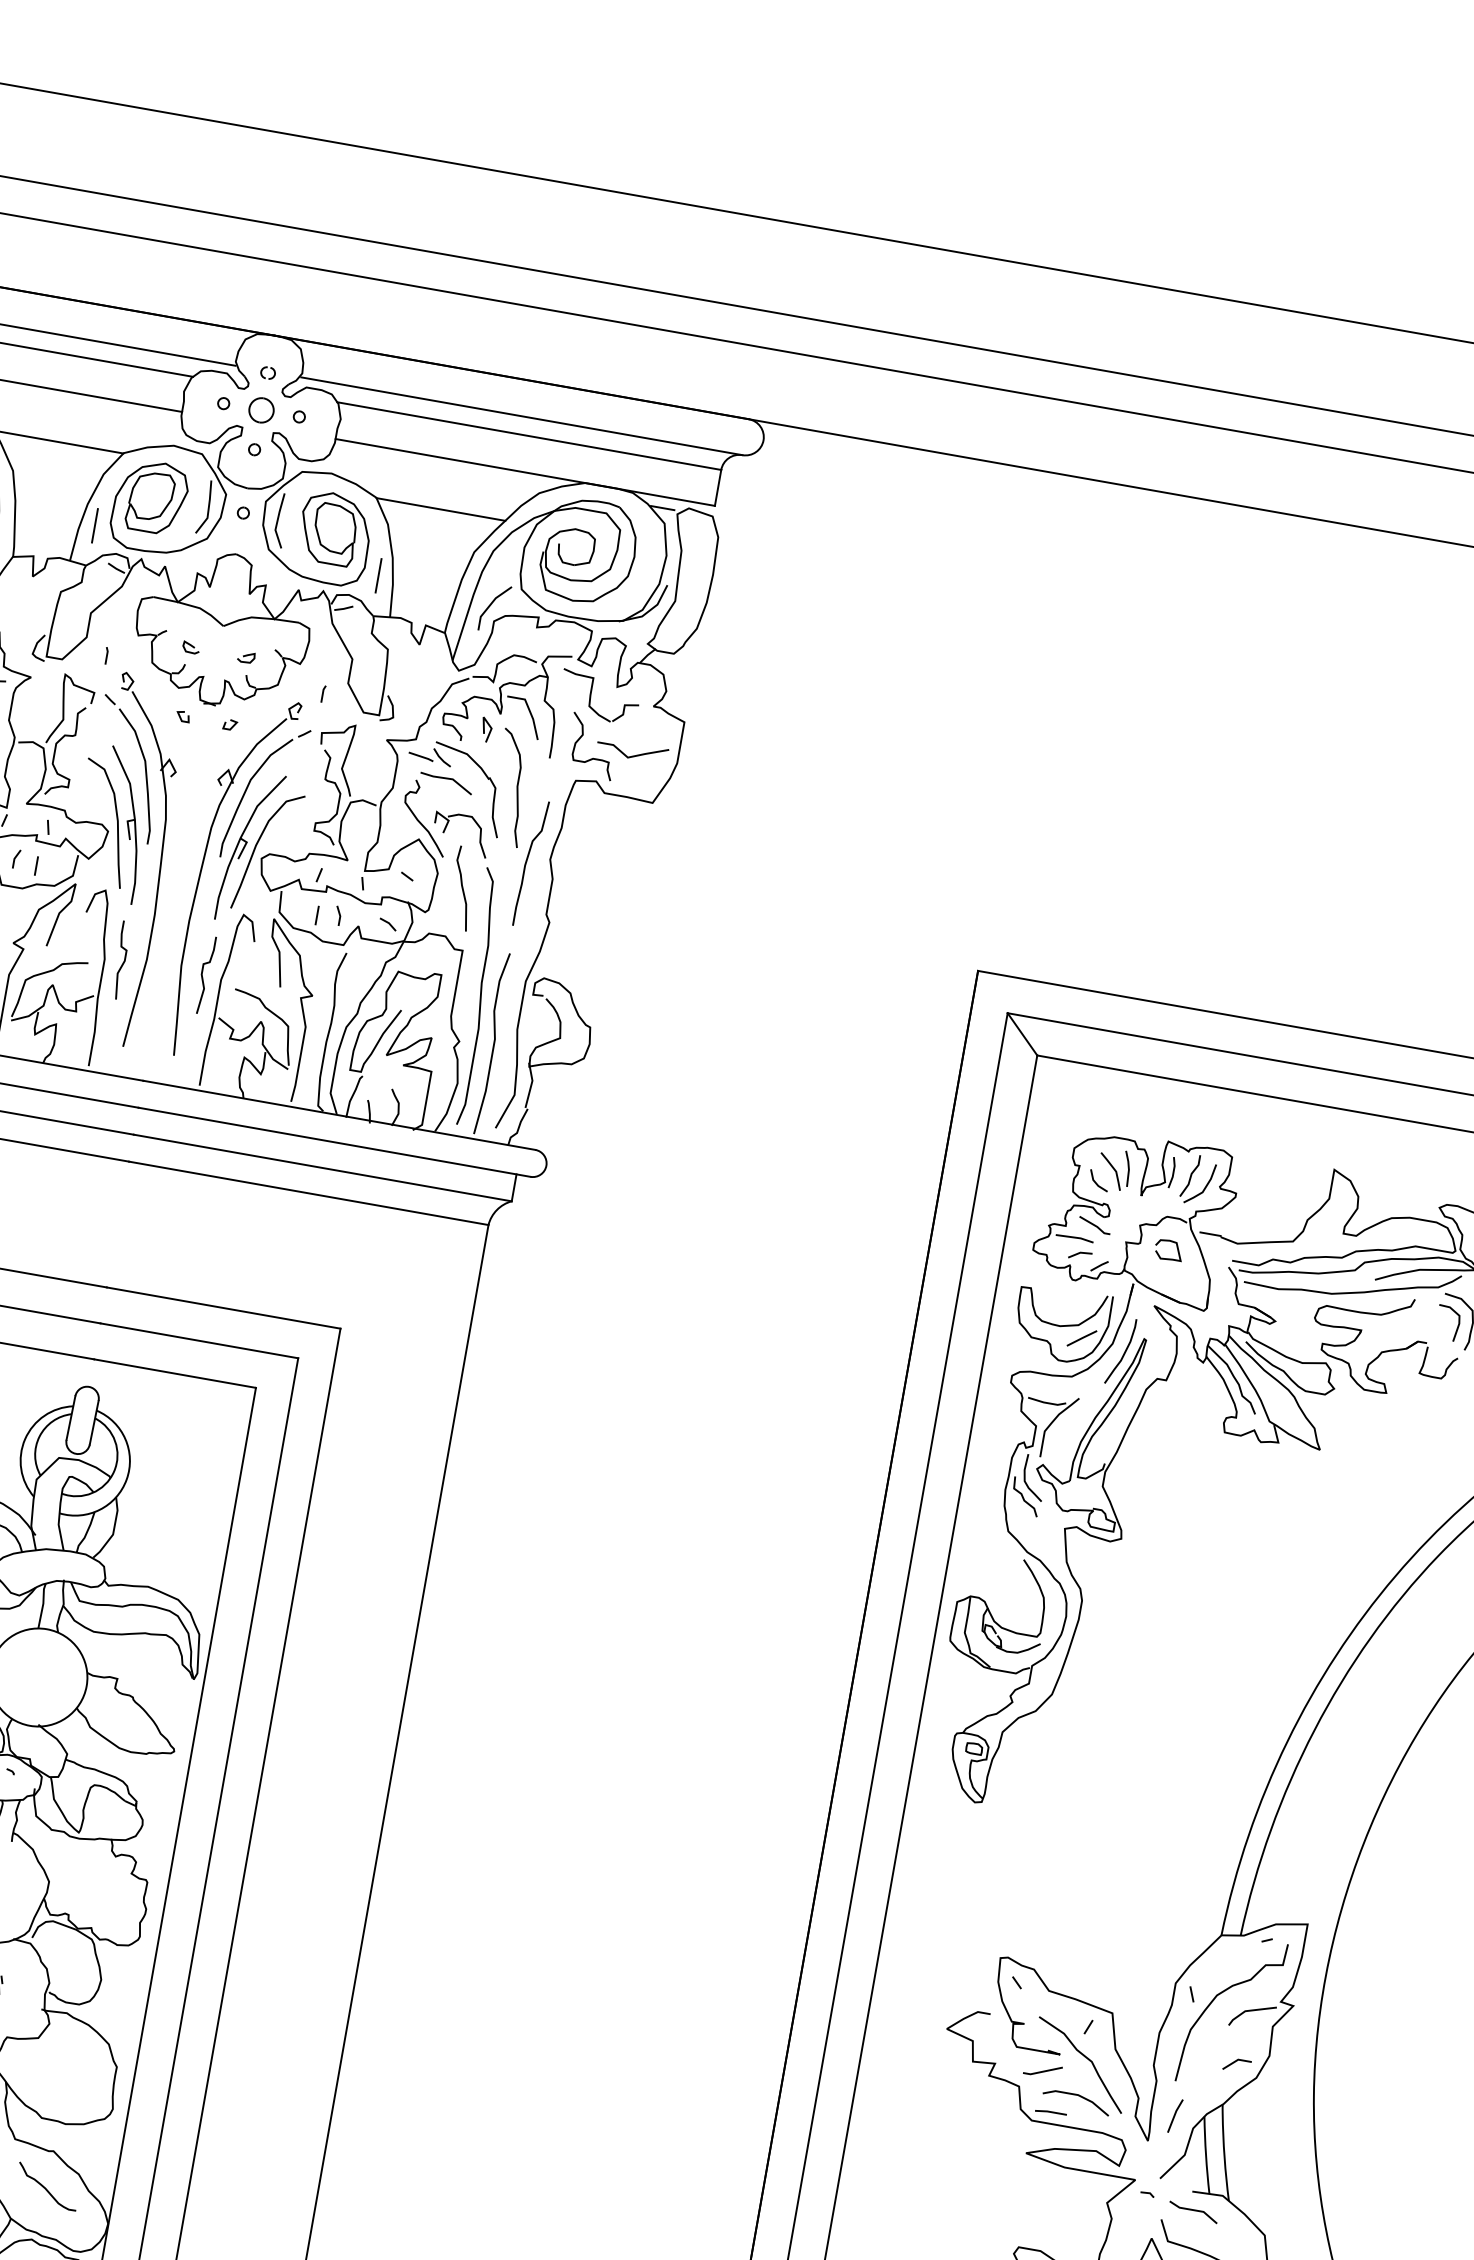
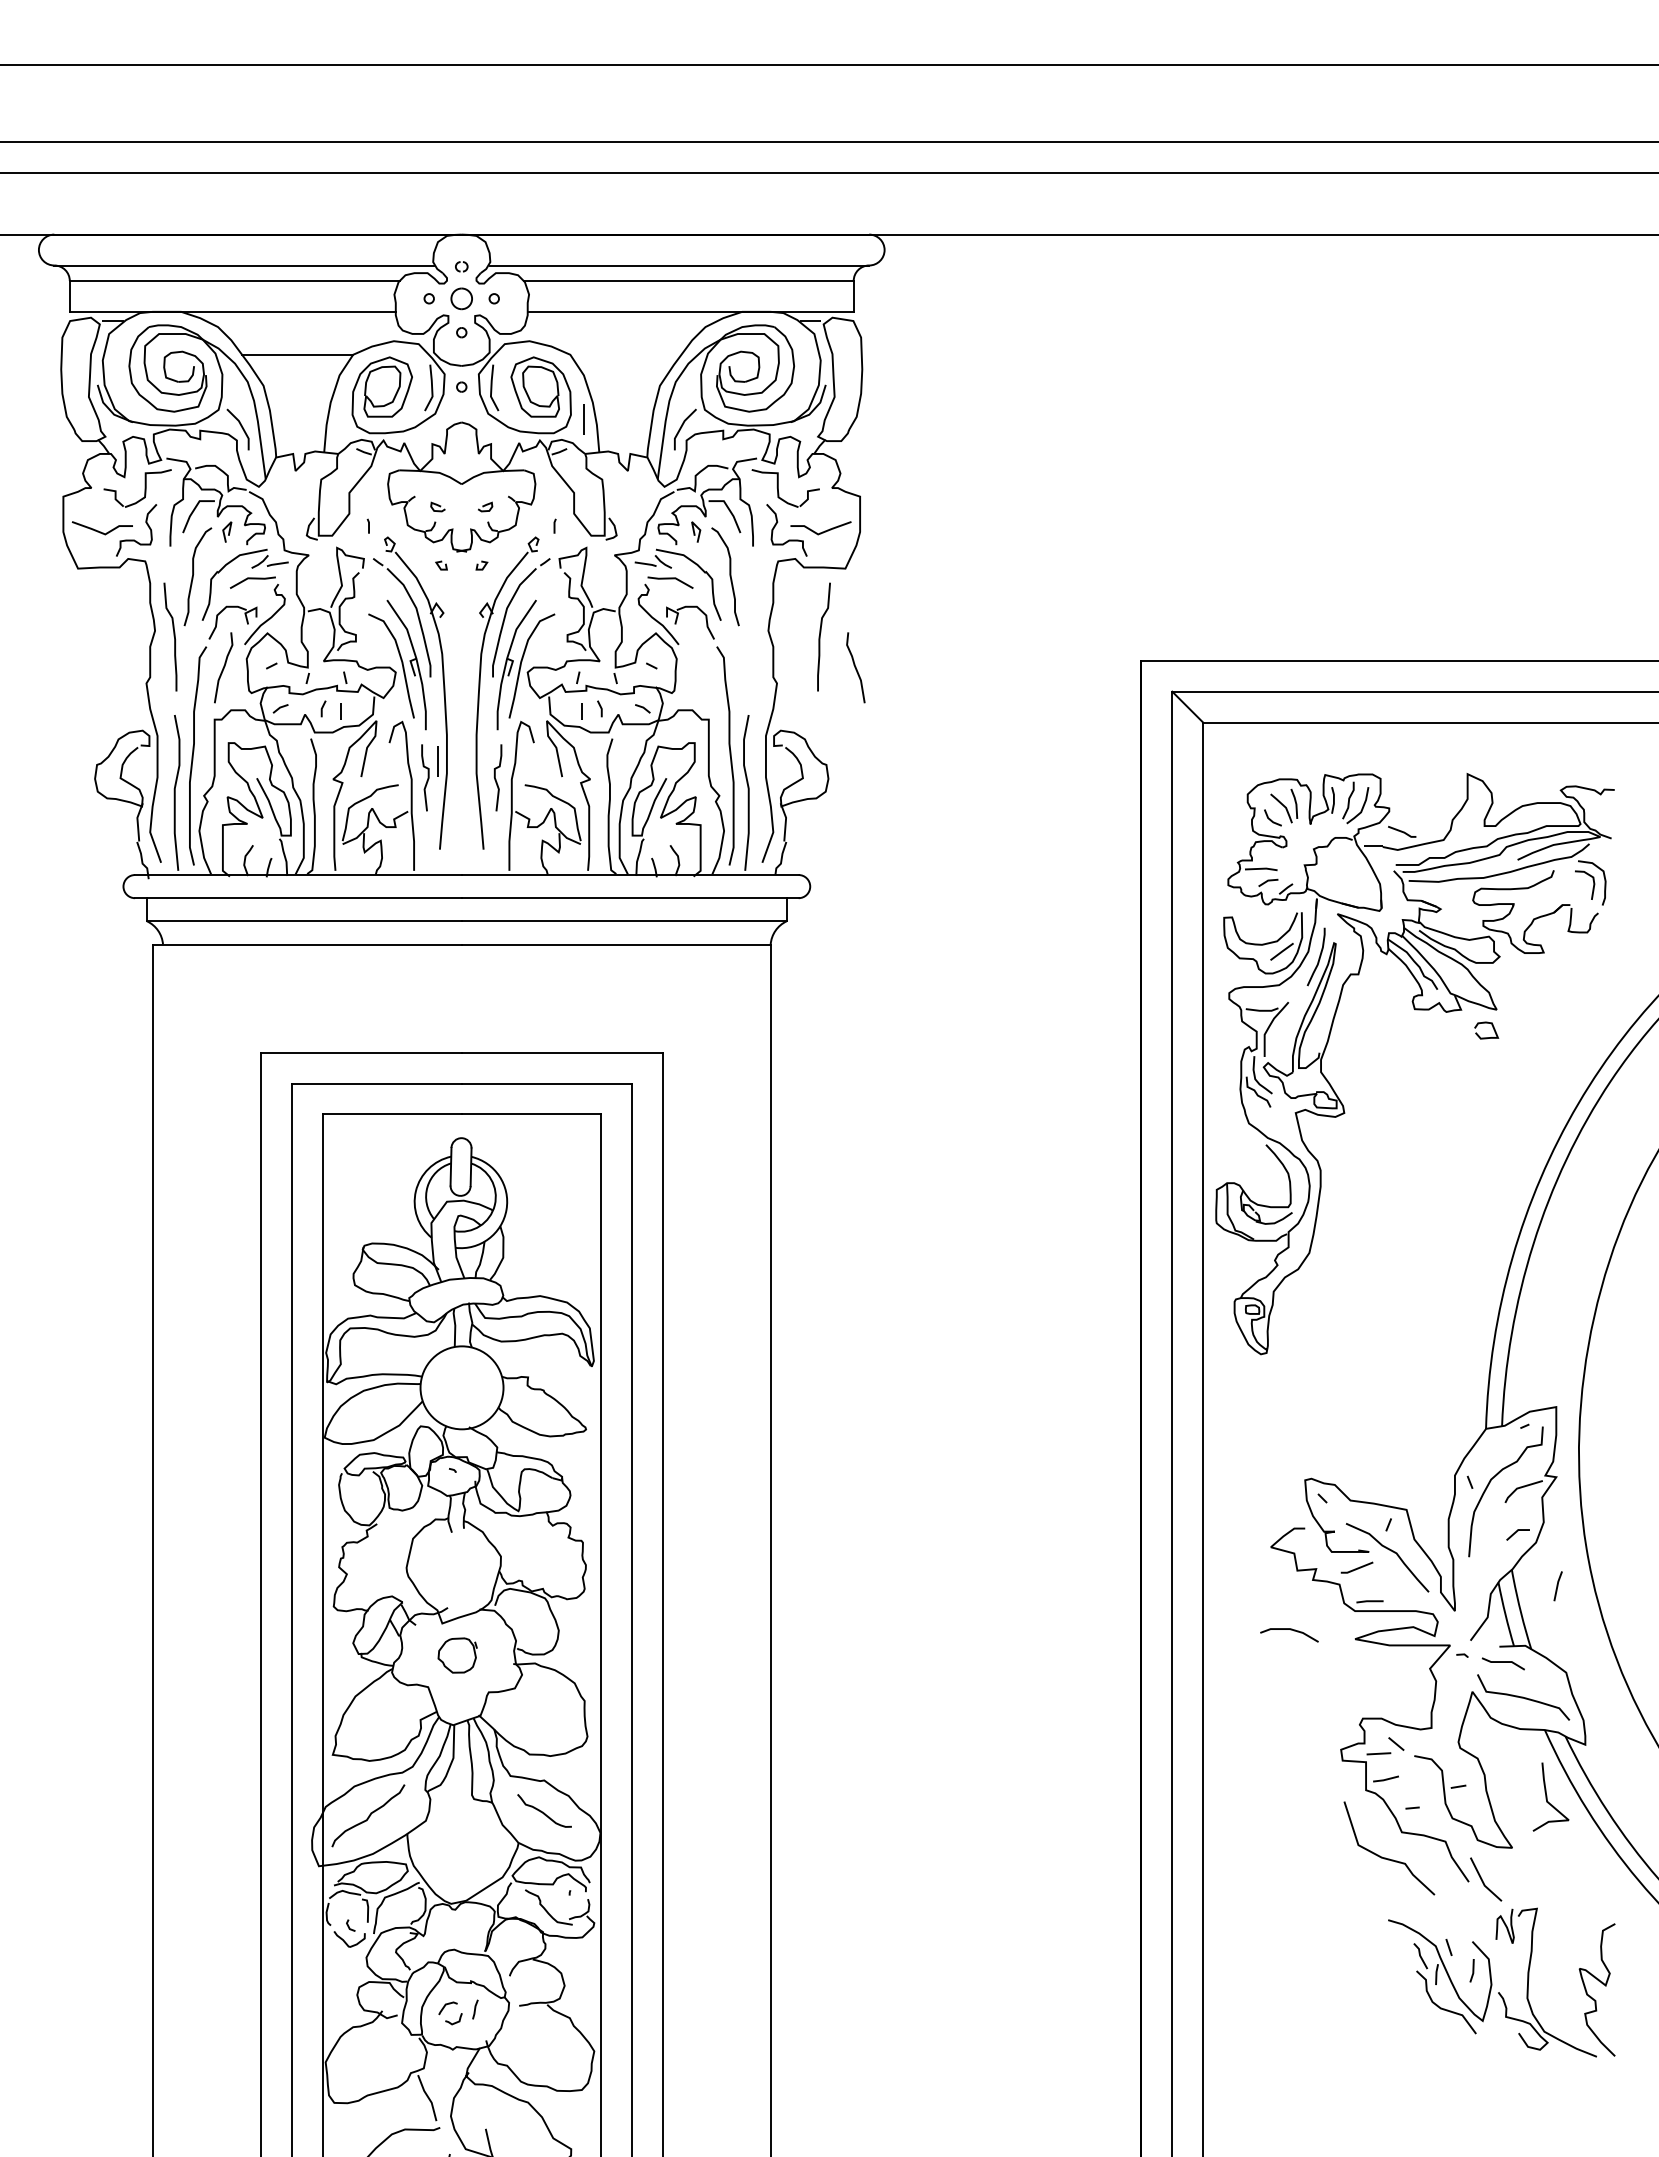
line: (440, 509) -> (625, 355), removed
line: (94, 525) -> (437, 761), moved
curve: (527, 862) -> (820, 636), moved
curve: (462, 888) -> (855, 667), moved
line: (1095, 1225) -> (1402, 831), moved
curve: (1176, 1247) -> (1492, 1027), moved
line: (1078, 2096) -> (1290, 1630), moved
line: (1174, 2116) -> (1557, 1586), moved

